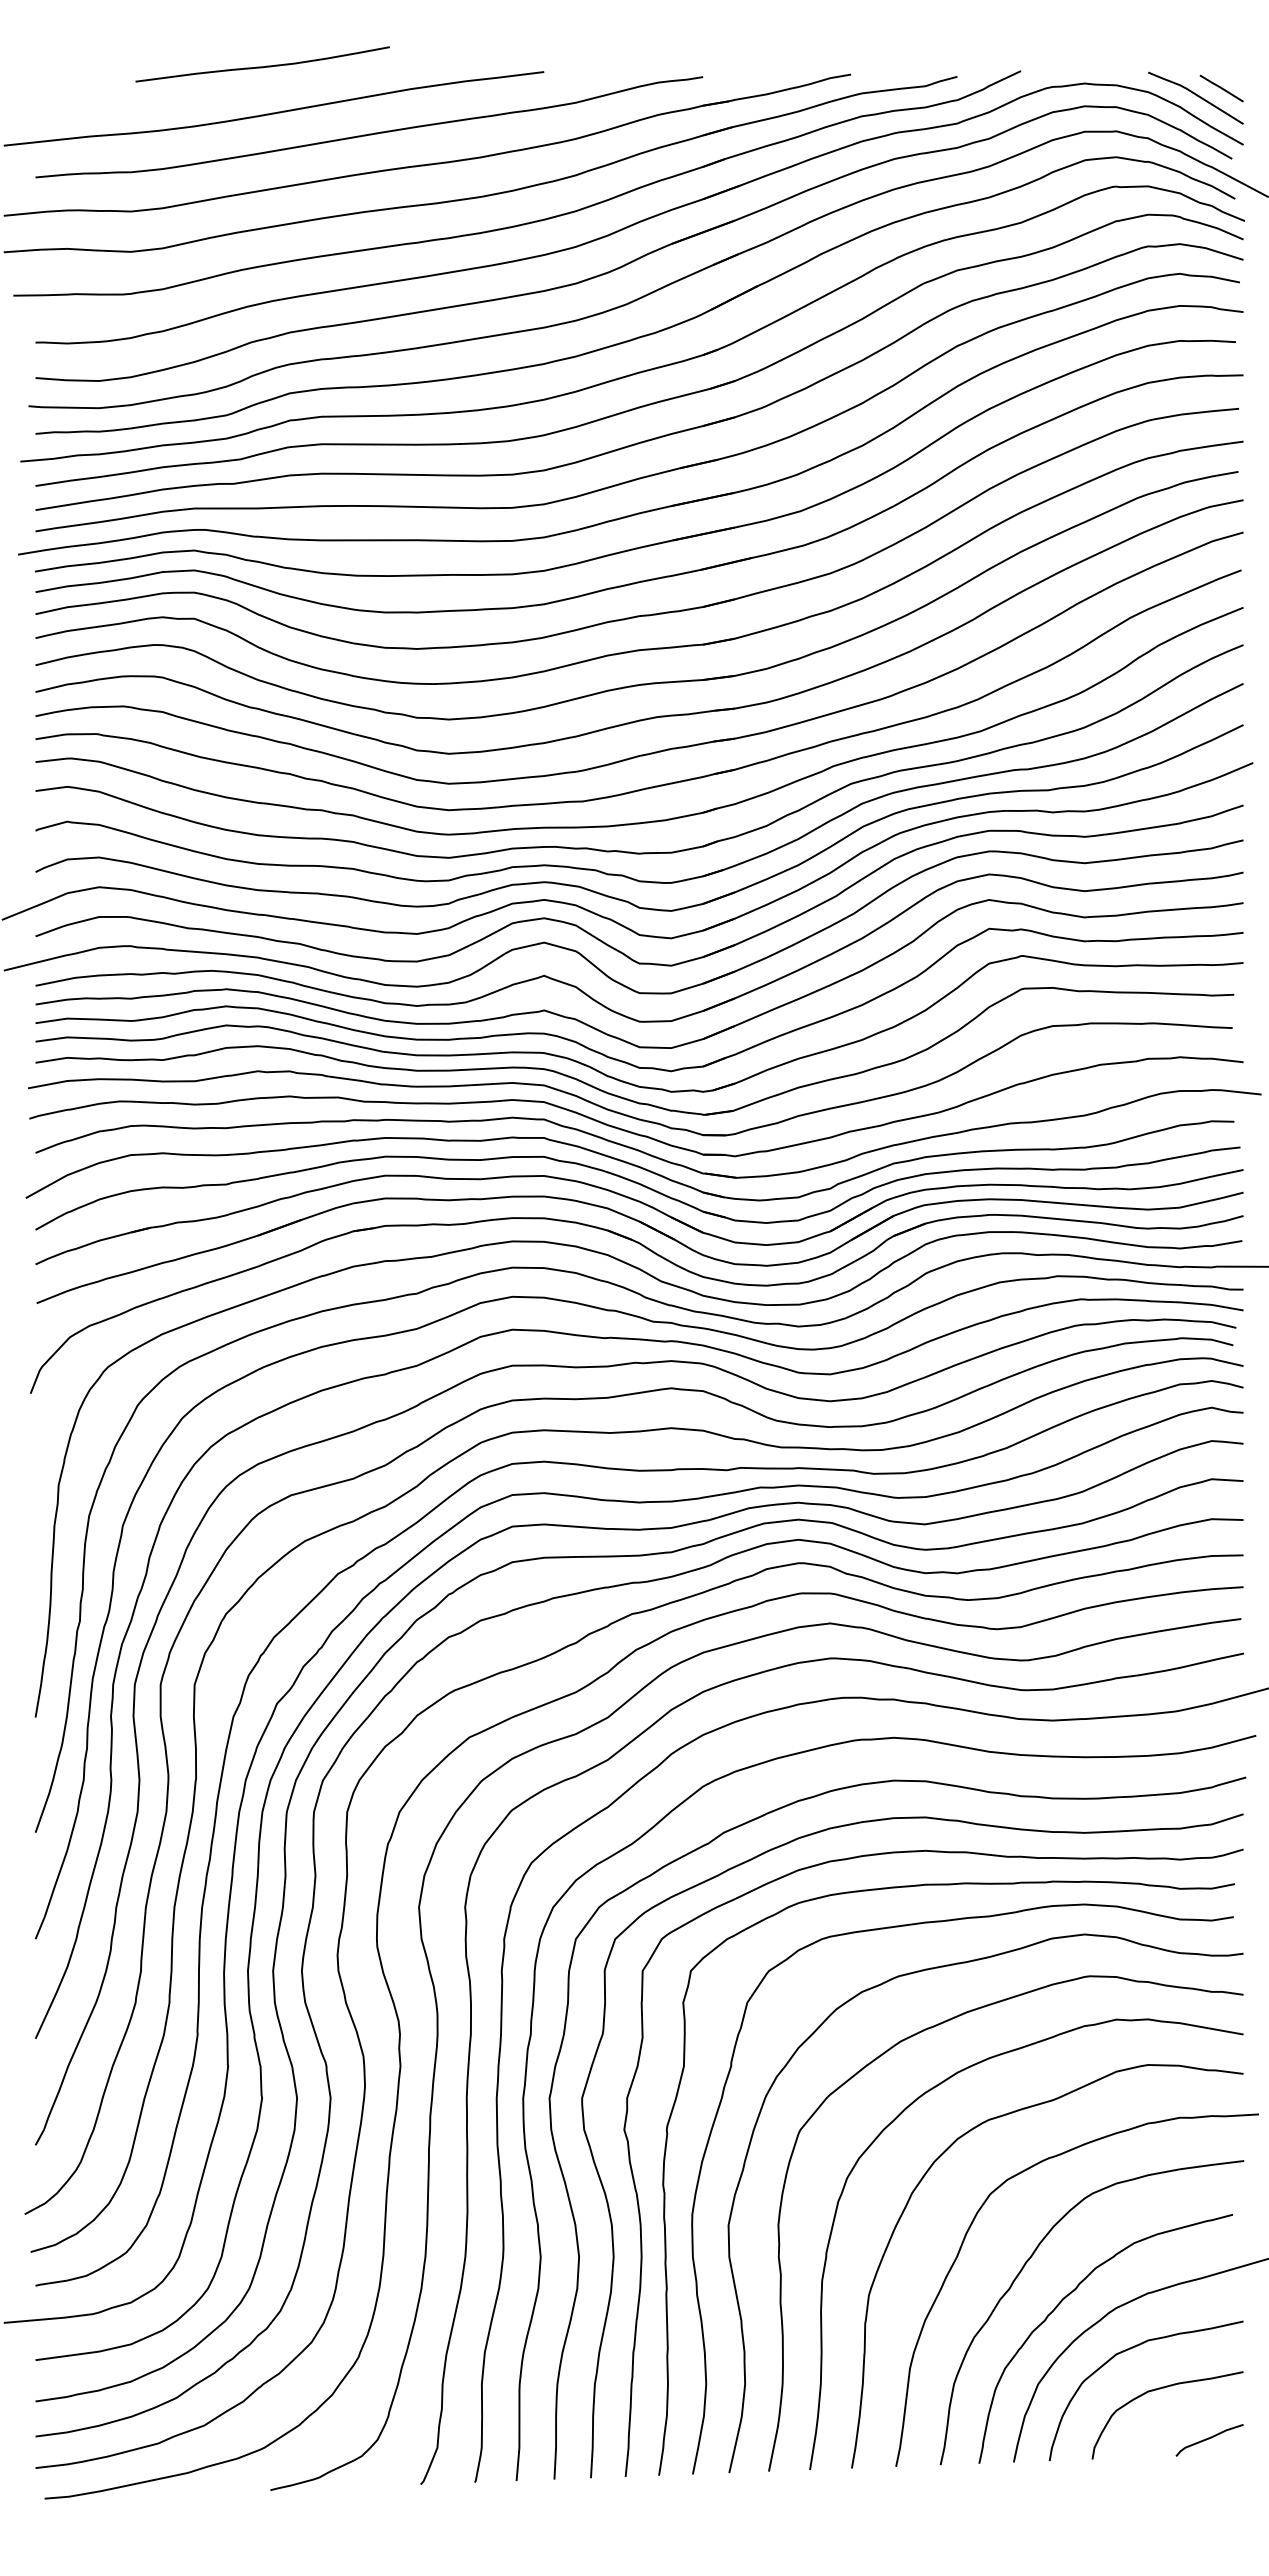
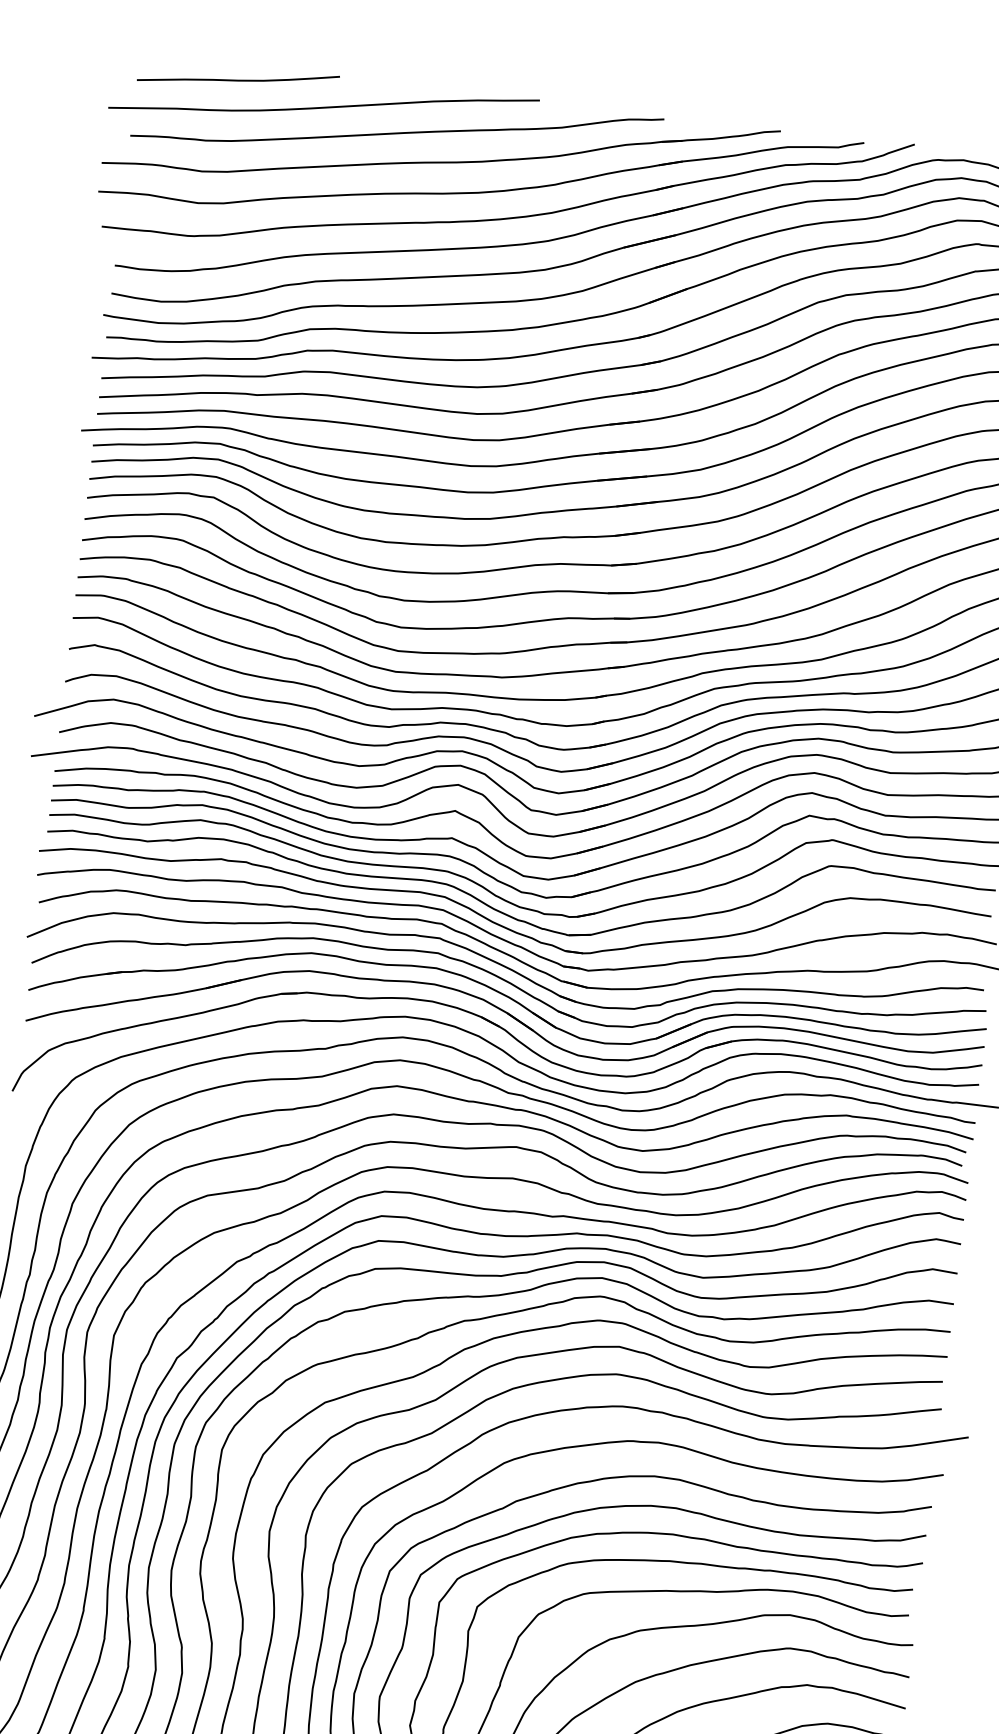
curve: (262, 66) -> (238, 80), moved

